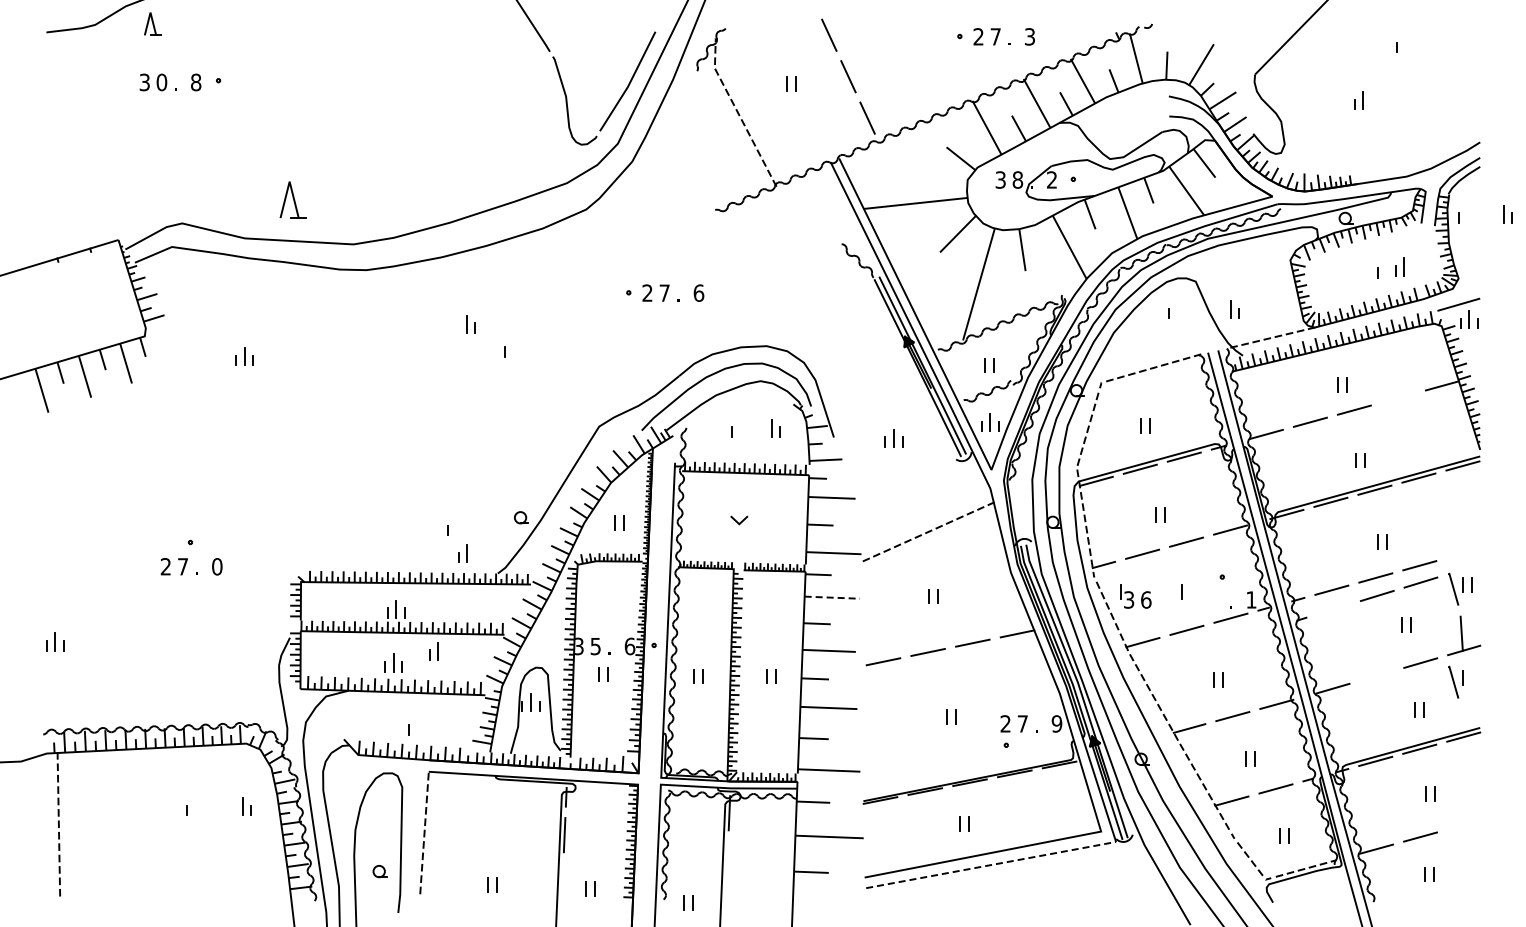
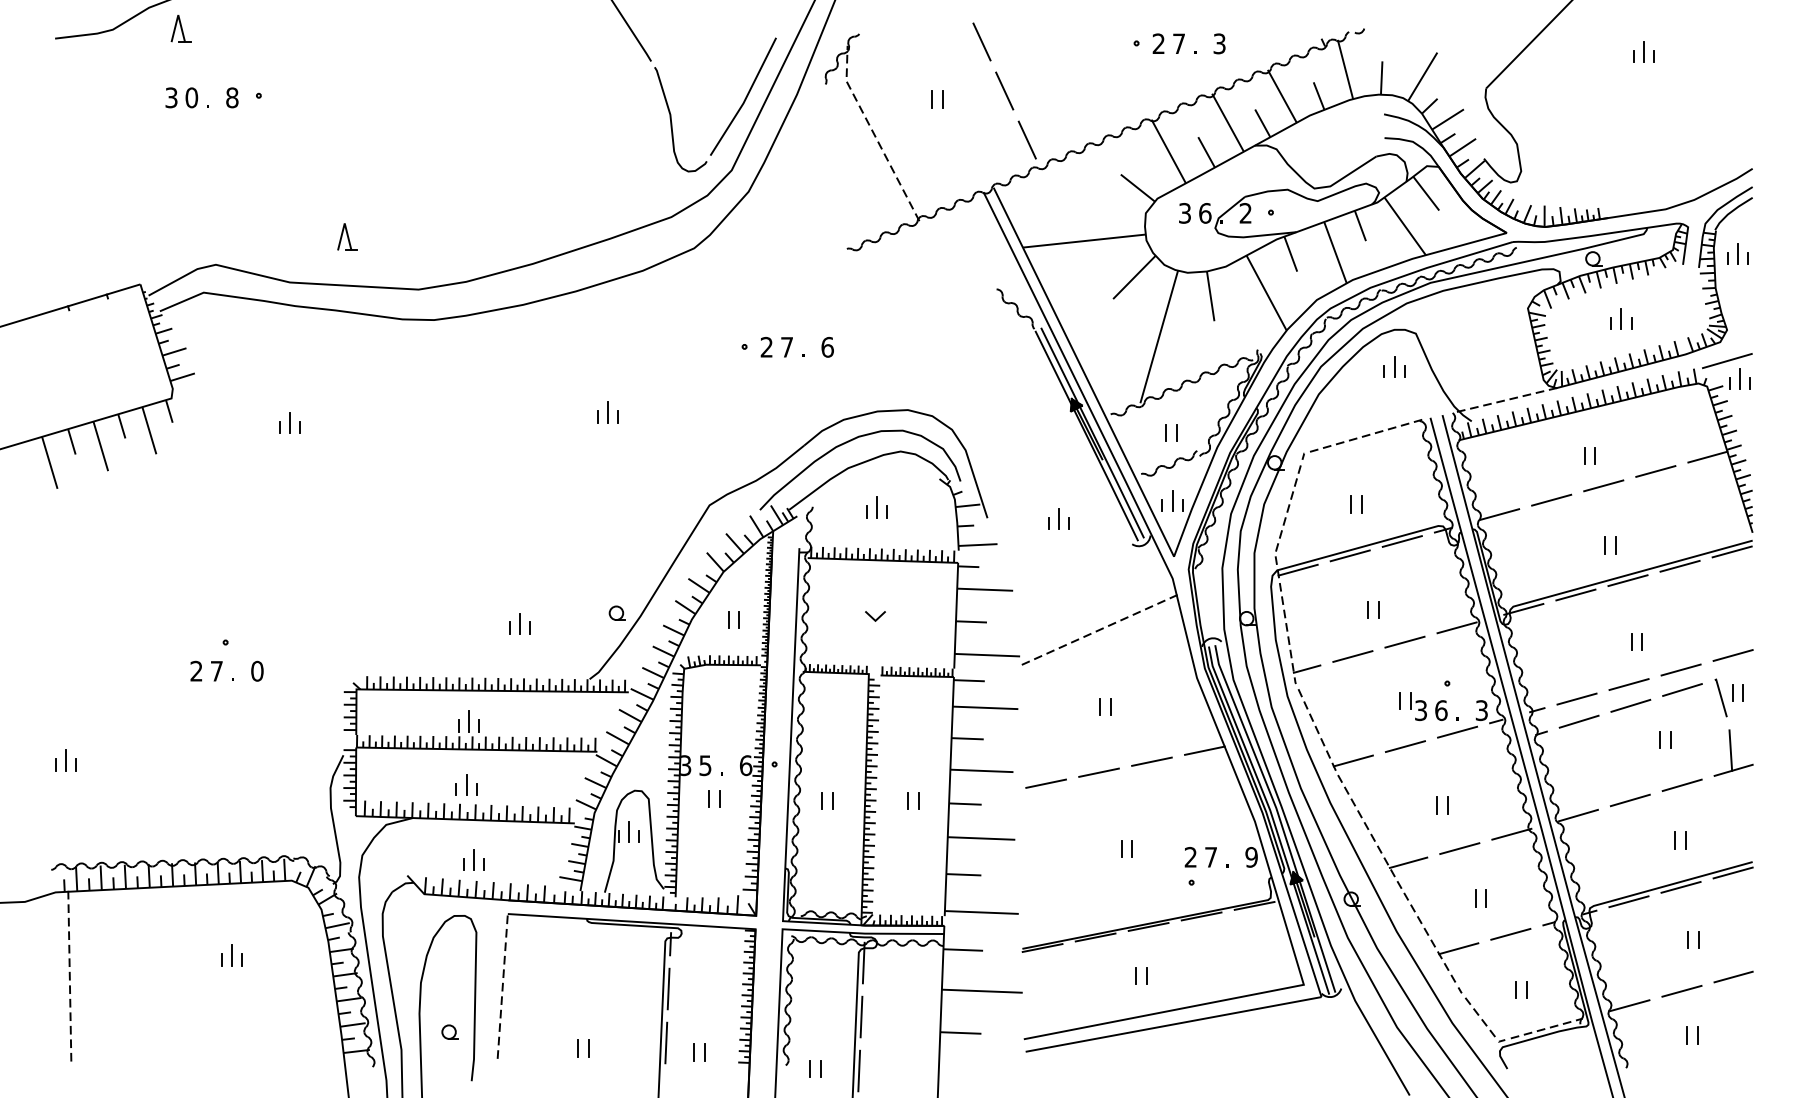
part: (1358, 100) -> (1638, 51), moved
text: (1017, 179) -> (1204, 212), 8 -> 6
part: (293, 199) -> (347, 236), size x0.62
part: (1507, 214) -> (1742, 254), moved
part: (1399, 266) -> (1615, 318), moved
part: (1234, 309) -> (1399, 366), moved
part: (470, 324) -> (612, 412), moved
line: (1397, 397) -> (1654, 470), added
part: (775, 428) -> (881, 507), moved
part: (462, 553) -> (514, 623), moved
line: (1463, 553) -> (1732, 655), added
part: (1135, 596) -> (1428, 706), moved
line: (832, 597) -> (985, 707), dashed -> solid
text: (1251, 599) -> (1481, 710), 1 -> 3
line: (1333, 609) -> (1578, 721), added
part: (433, 651) -> (468, 860), moved
line: (1376, 675) -> (1629, 800), added
part: (1455, 681) -> (1723, 807), removed
part: (246, 806) -> (236, 955), moved
line: (1463, 824) -> (1732, 976), added
line: (727, 858) -> (861, 1016), added
line: (991, 864) -> (1174, 1023), dashed -> solid
line: (562, 880) -> (666, 1042), added
line: (725, 904) -> (859, 1071), added

